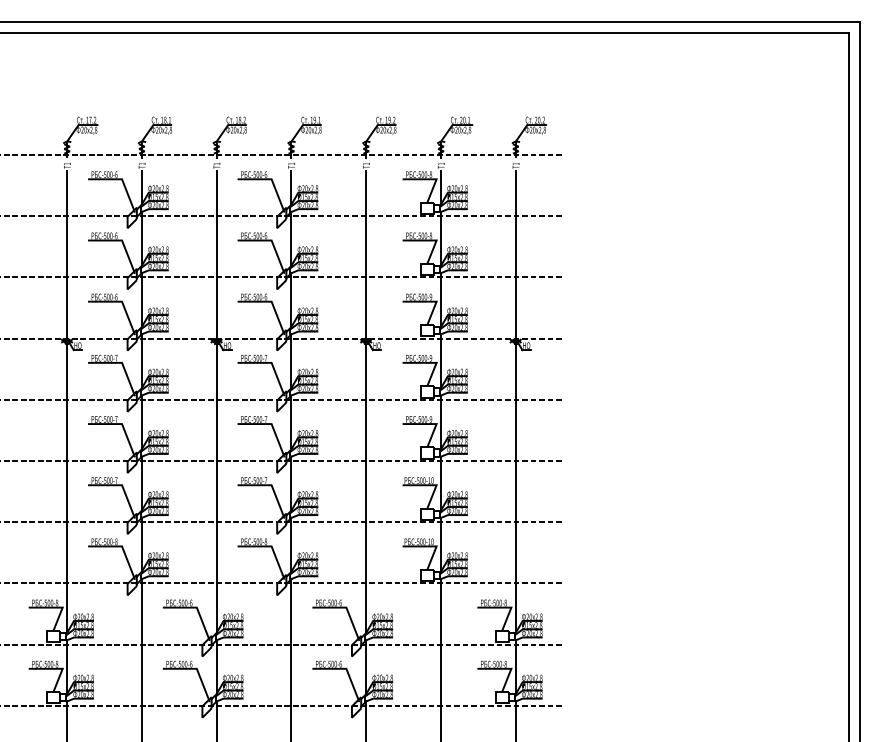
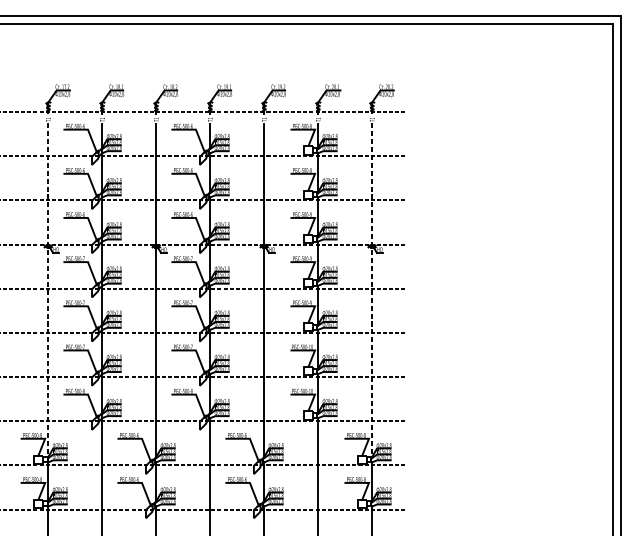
line: (67, 402) -> (48, 290), solid -> dashed
line: (515, 402) -> (371, 290), solid -> dashed

